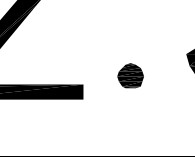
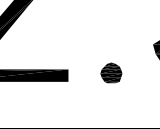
part: (130, 75) -> (111, 72), moved

